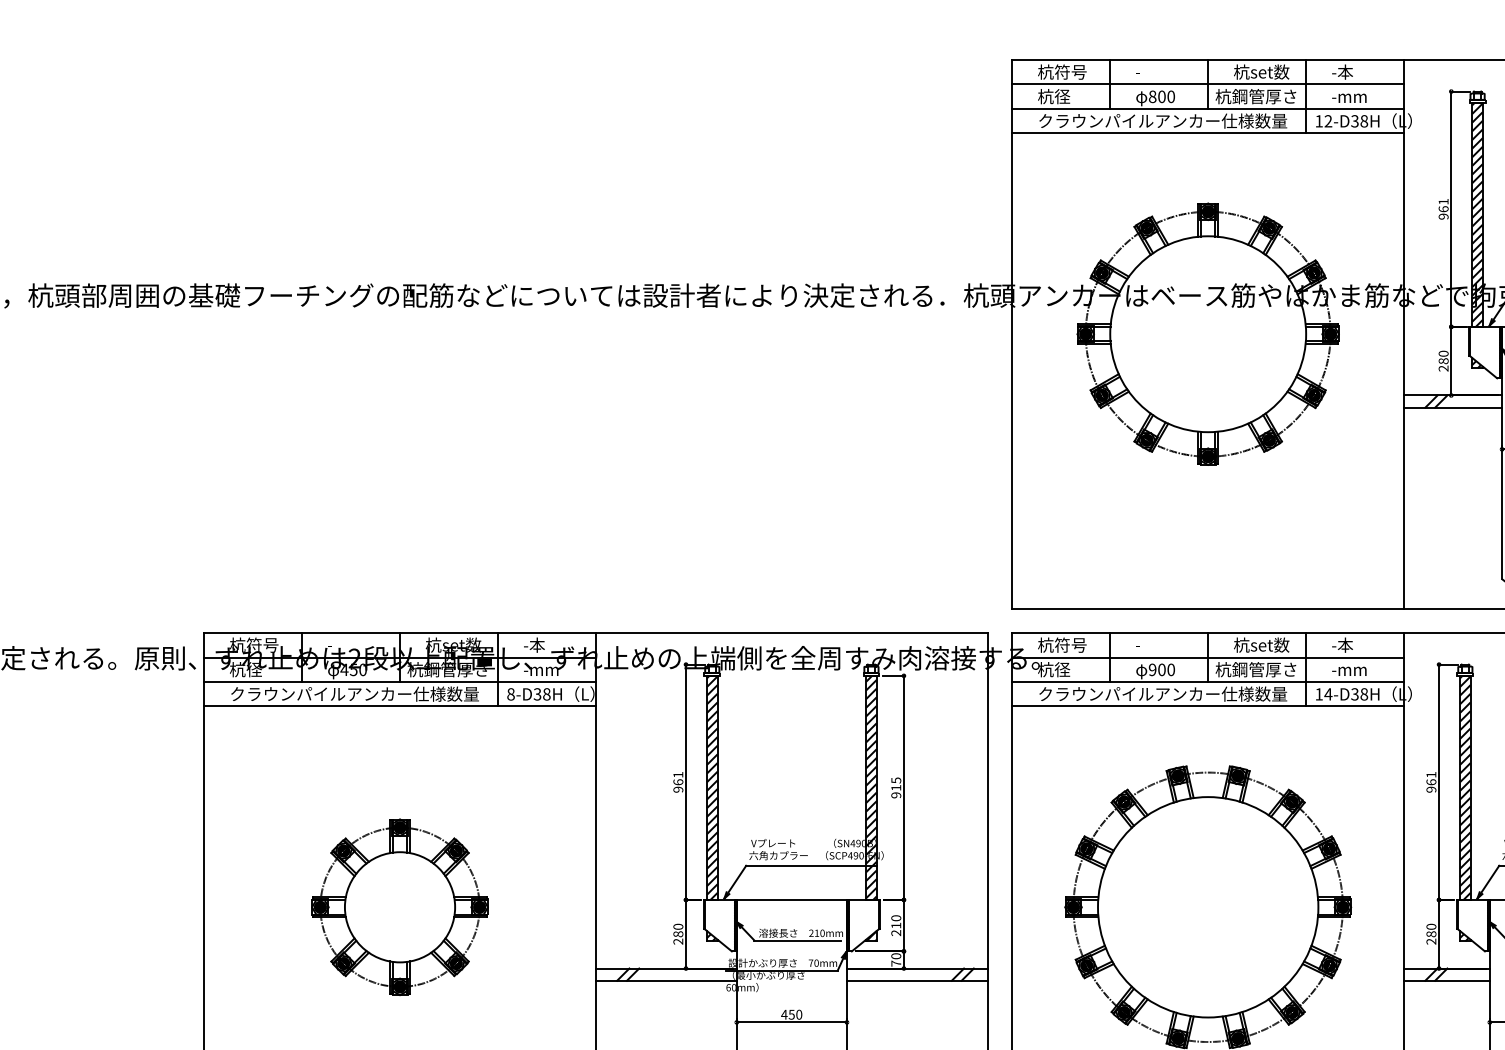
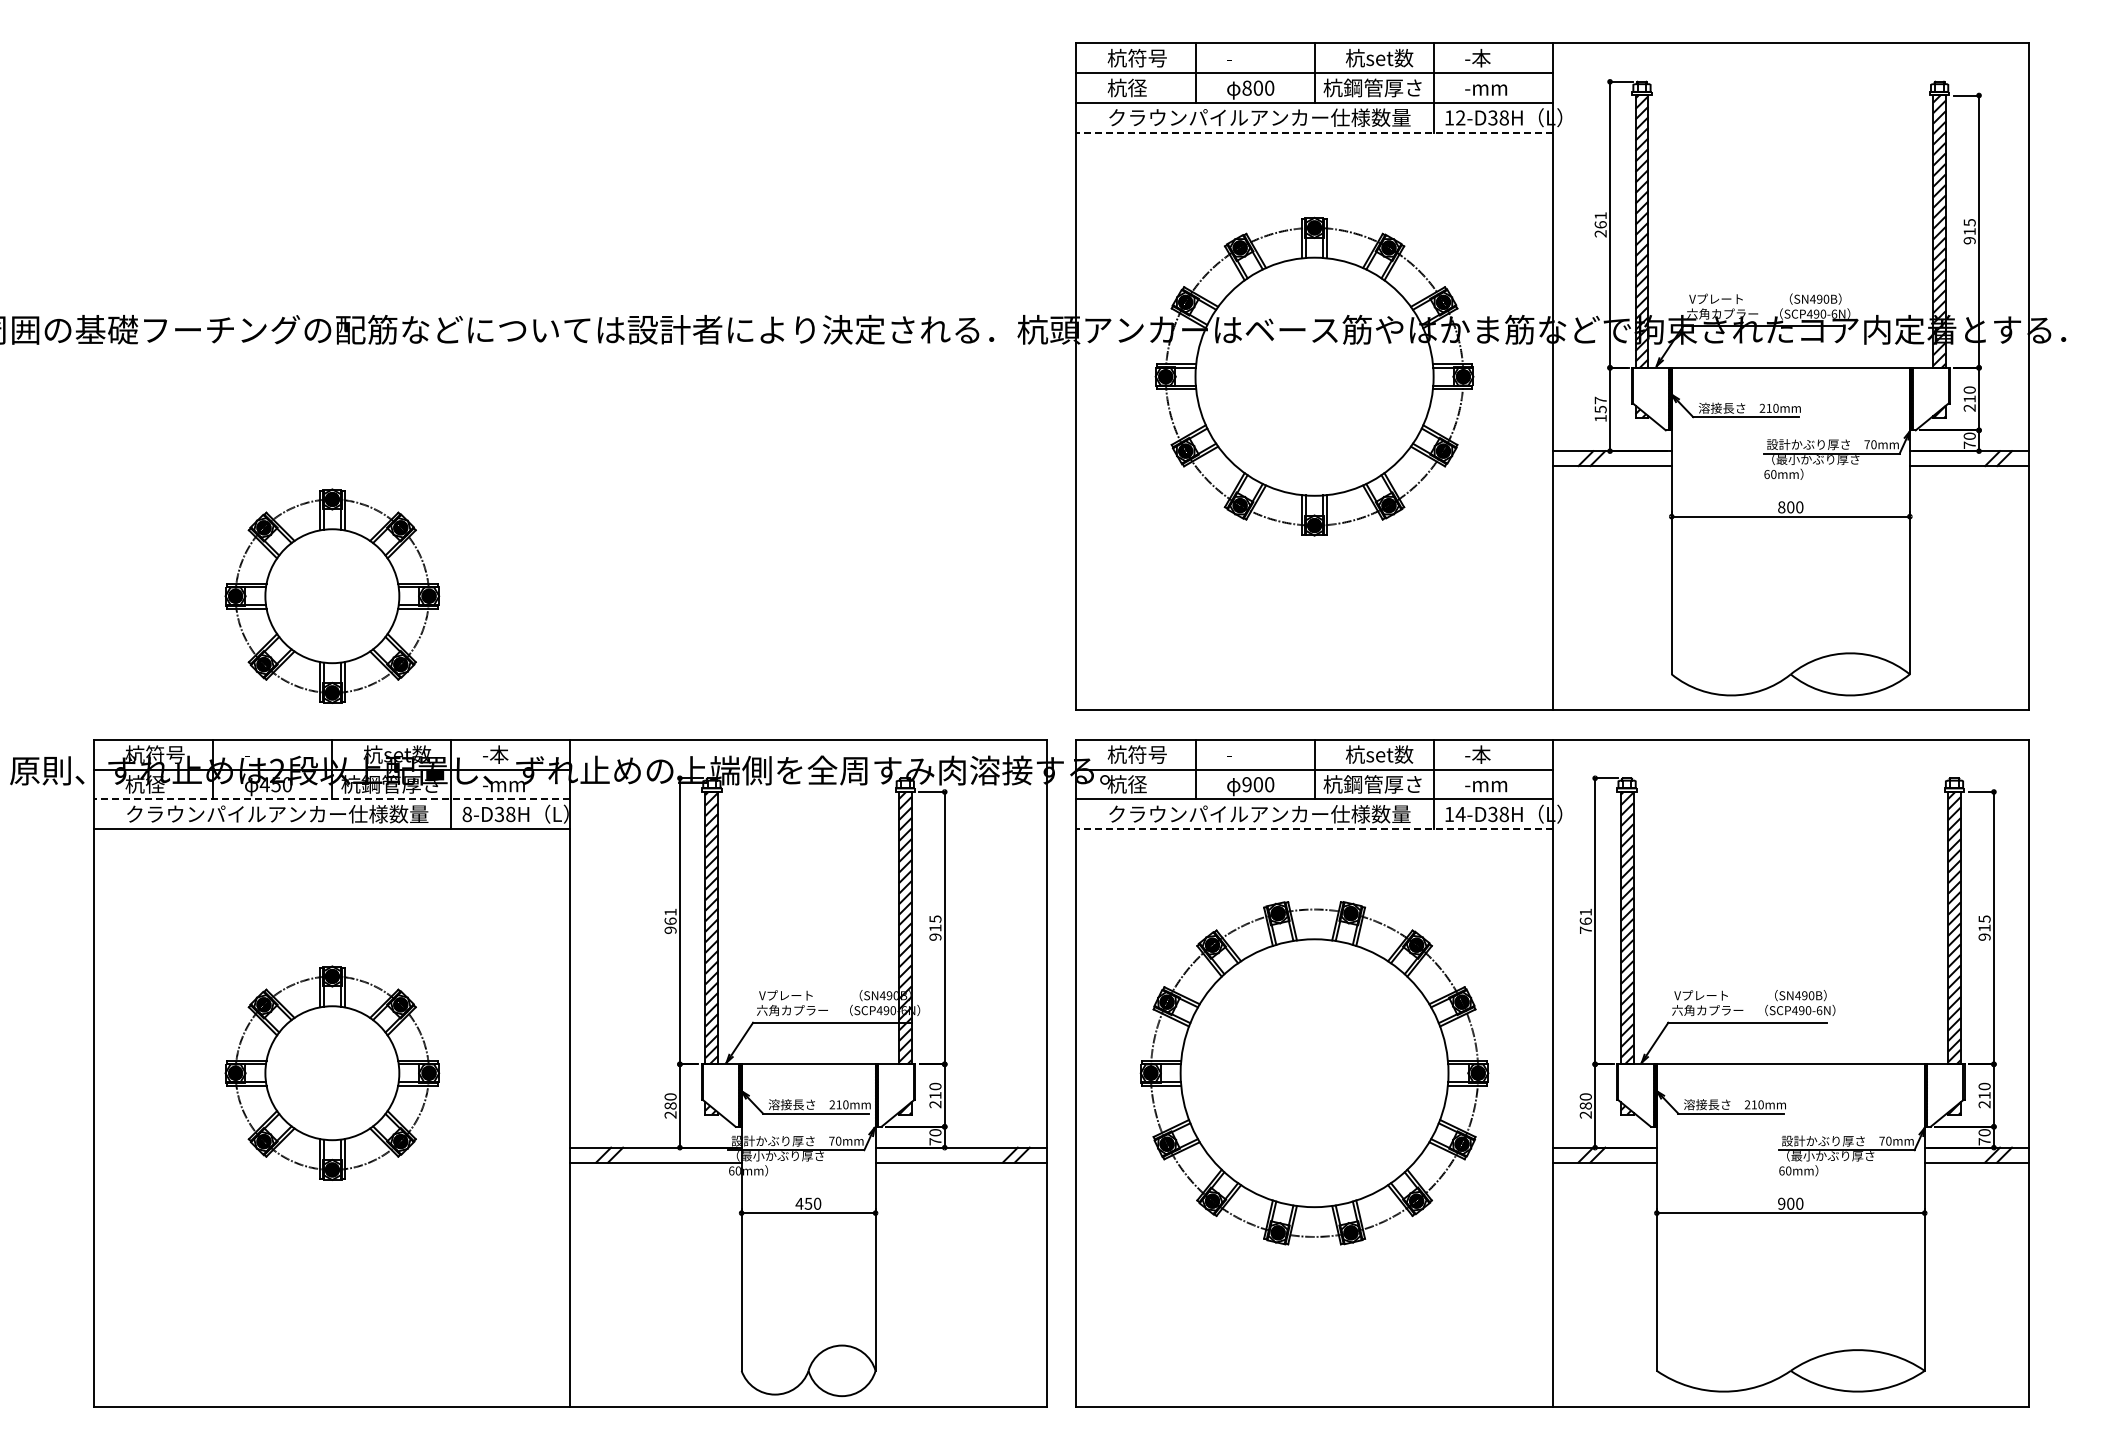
line: (1208, 133) -> (1314, 132), solid -> dashed
text: (1443, 216) -> (1600, 233), 961 -> 261
text: (1443, 361) -> (1600, 409), 280 -> 157
part: (400, 514) -> (332, 595), added
line: (399, 682) -> (331, 799), solid -> dashed
line: (1208, 706) -> (1314, 829), solid -> dashed
text: (1431, 789) -> (1585, 929), 961 -> 761

